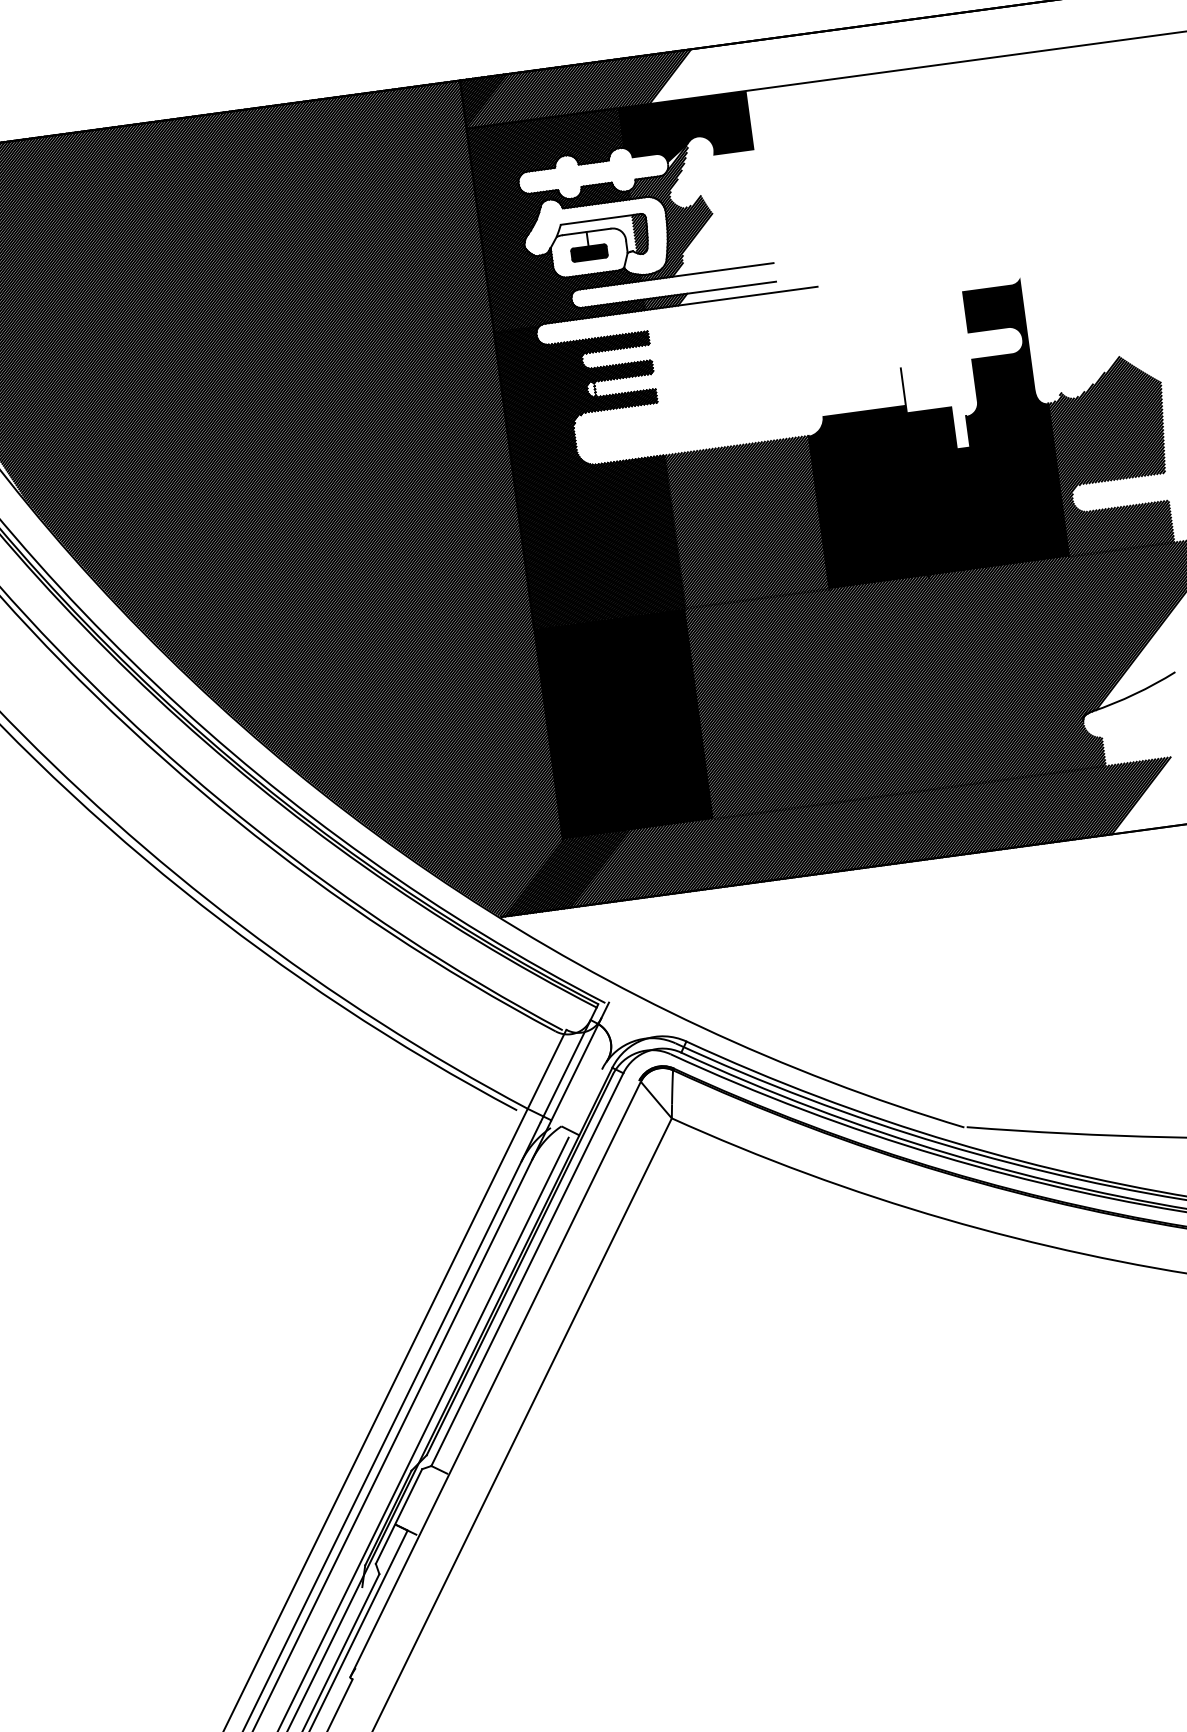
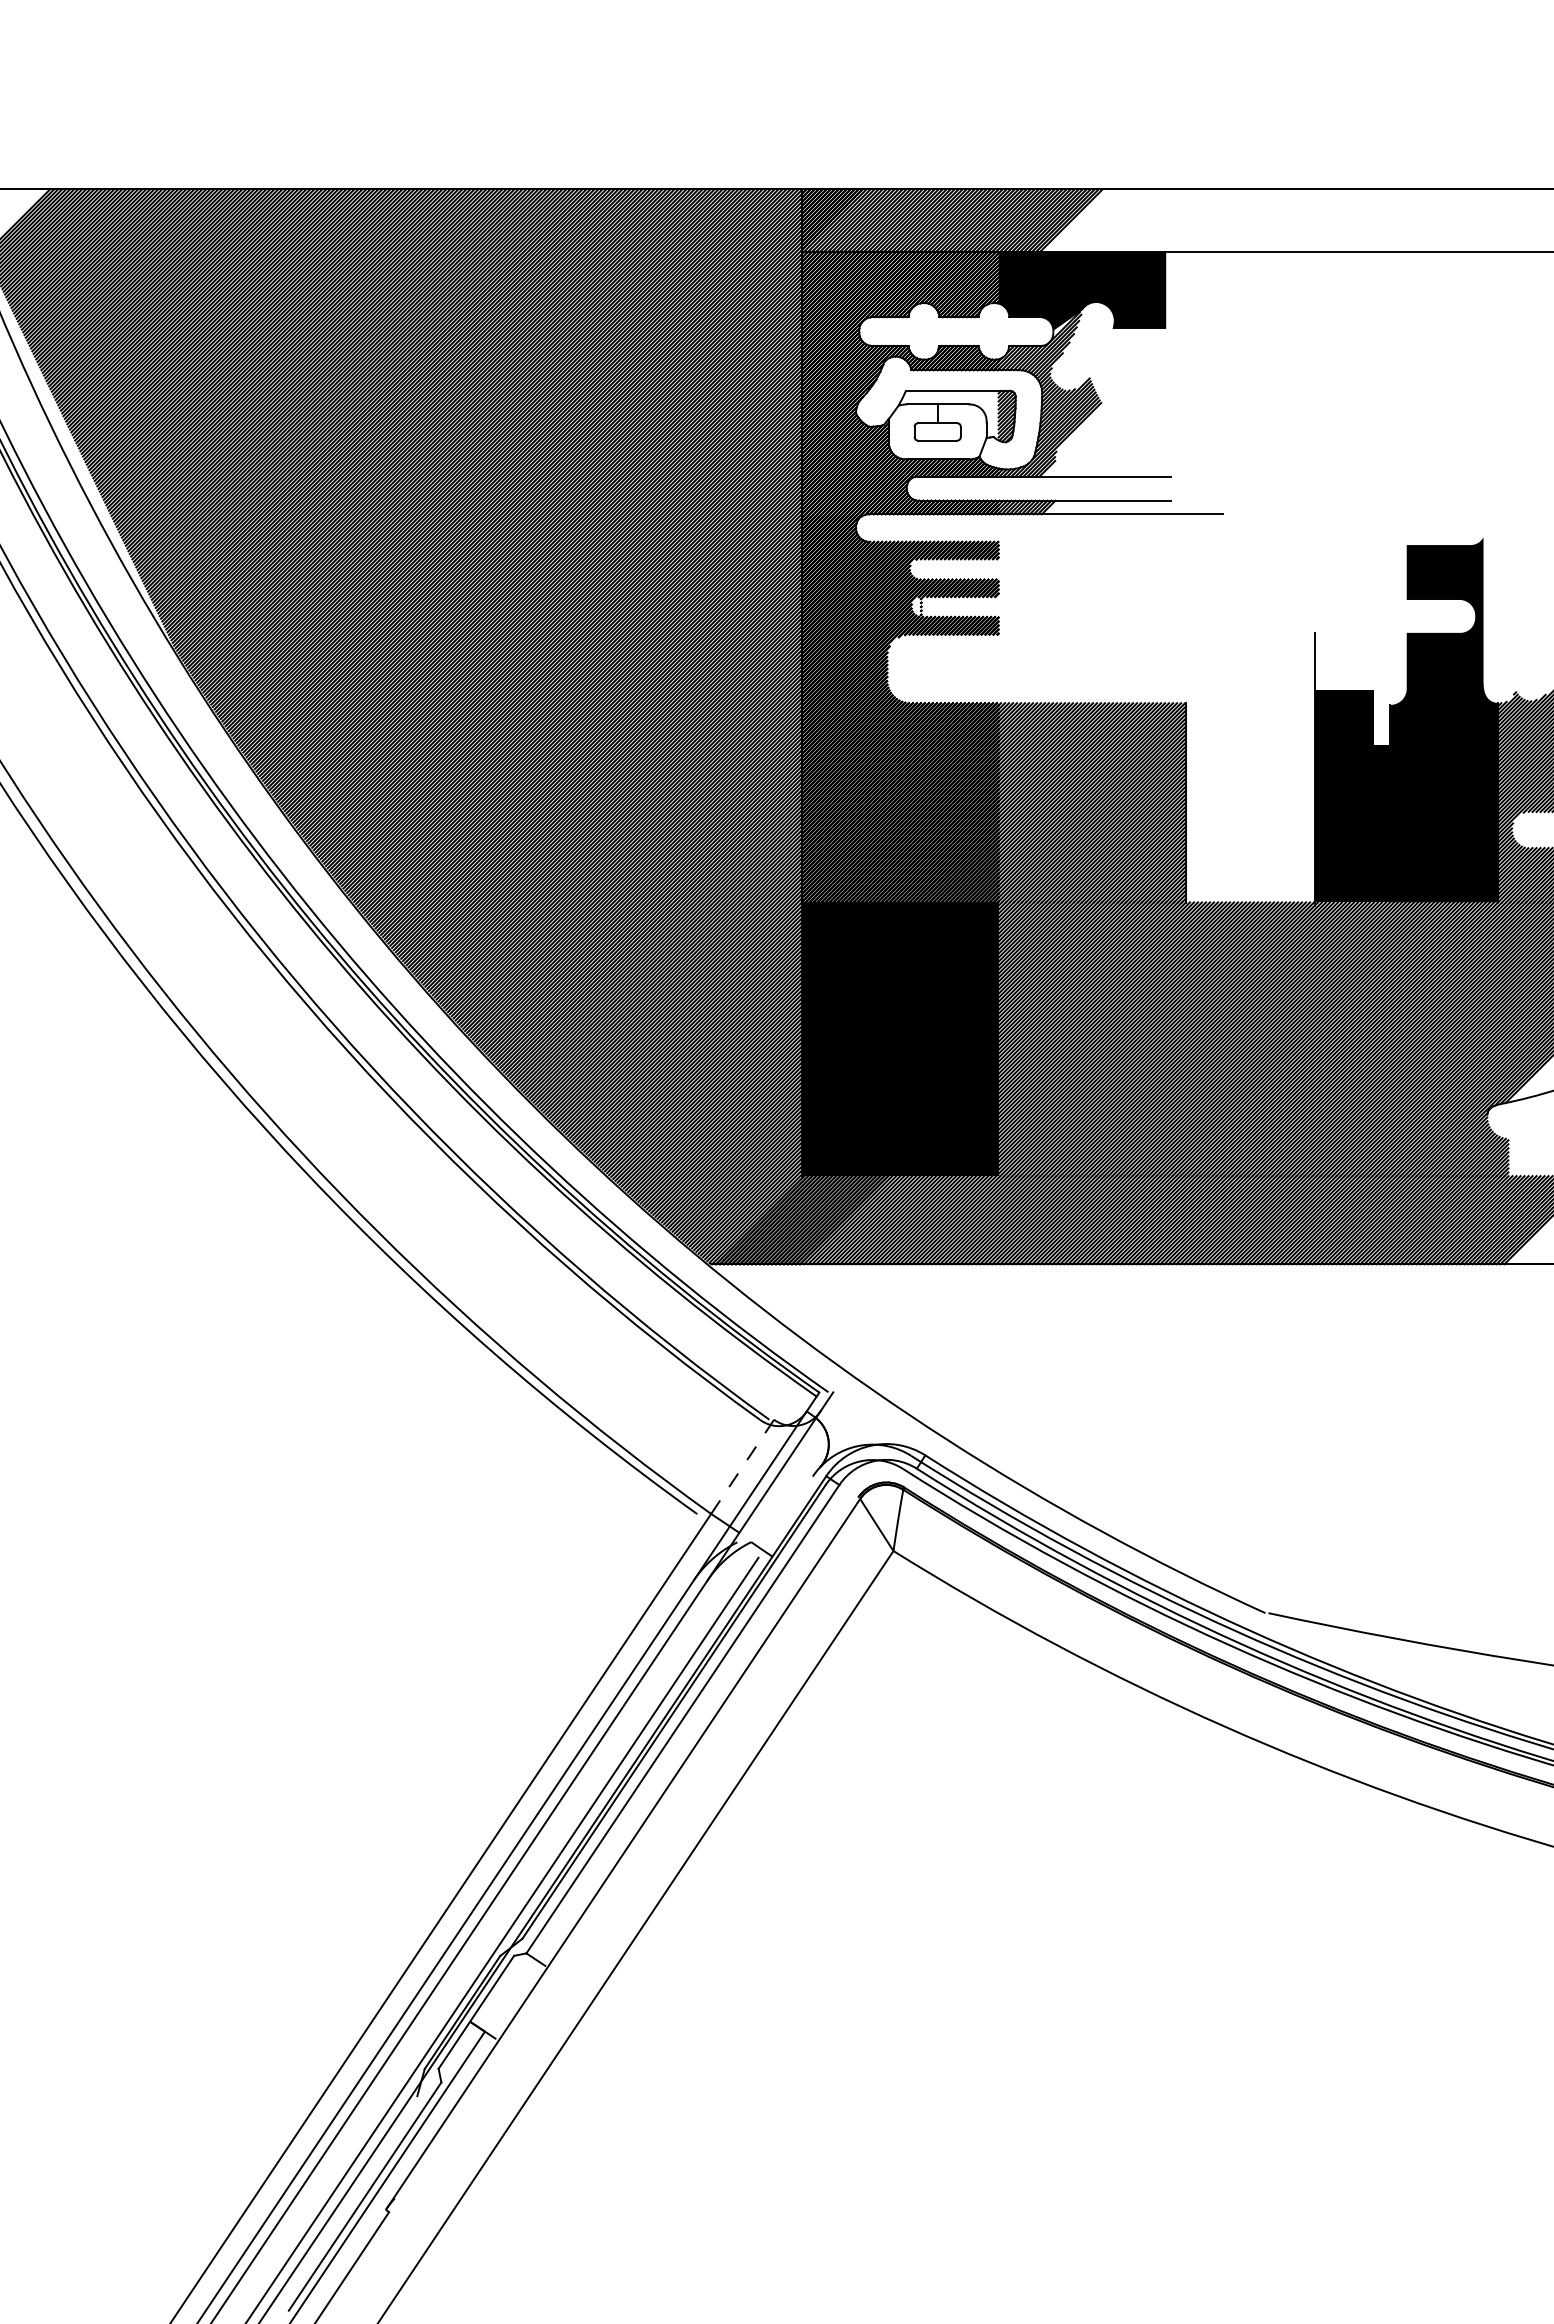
fill: (589, 252) -> (937, 431), removed
fill: (865, 495) -> (1248, 789), removed
line: (546, 1069) -> (742, 1466), solid -> dashed

